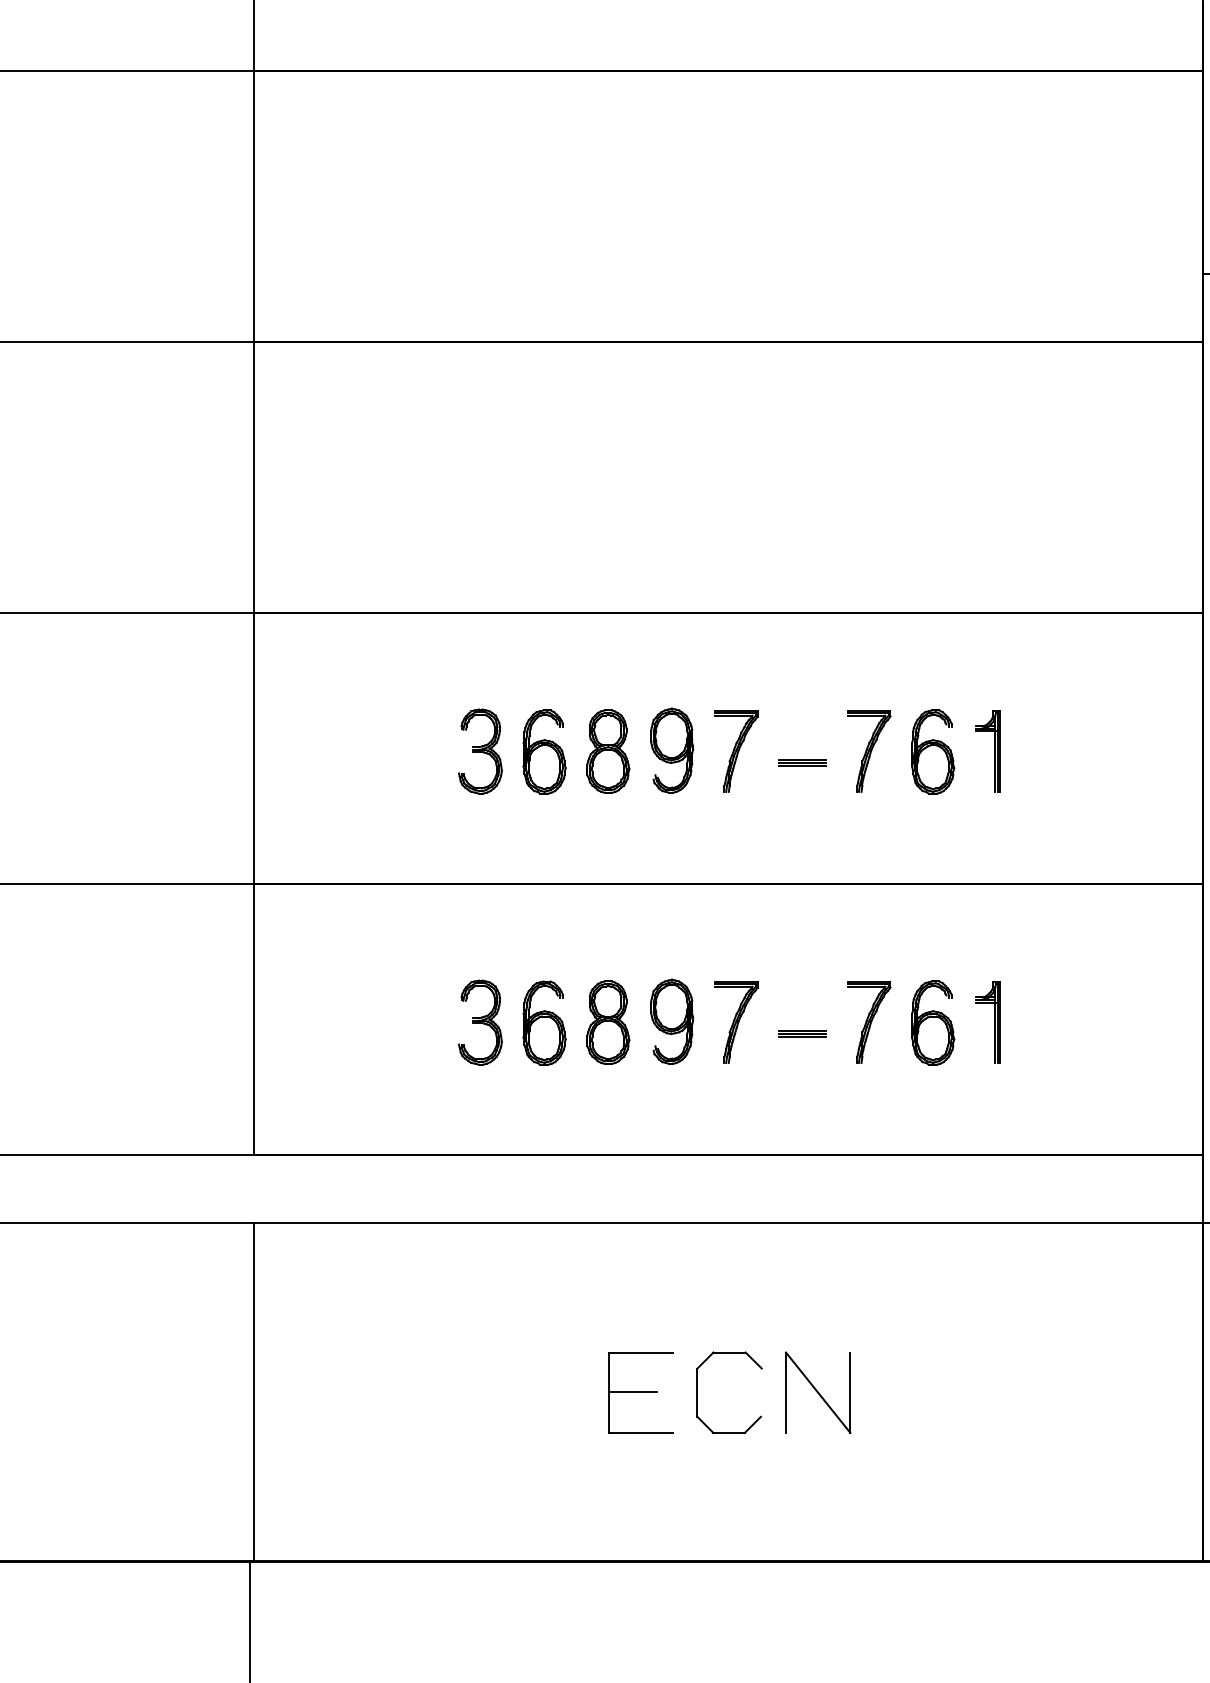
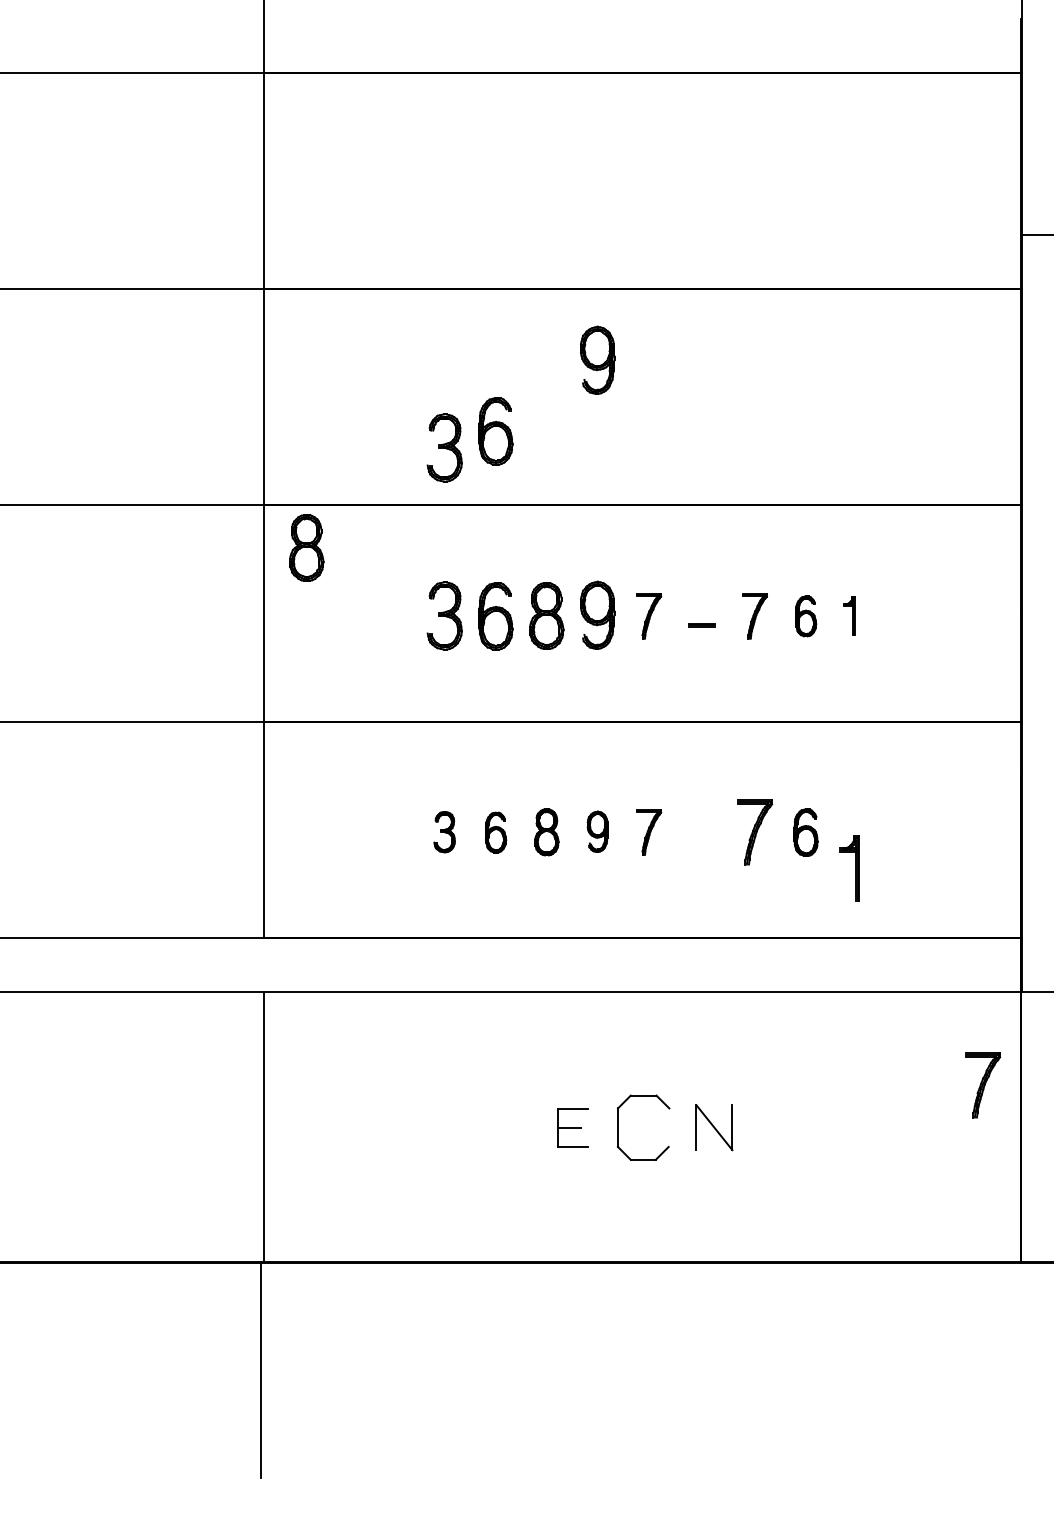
part: (671, 430) -> (597, 359), added
part: (543, 520) -> (495, 431), added
part: (480, 540) -> (444, 447), added
part: (307, 665) -> (306, 547), added
part: (987, 750) -> (849, 615), size x0.6
part: (736, 752) -> (649, 616), size x0.7
part: (868, 752) -> (754, 616), size x0.7
part: (932, 752) -> (805, 616), size x0.6
part: (802, 762) -> (701, 624), size x0.7
part: (480, 1021) -> (444, 831), size x0.6
part: (671, 1021) -> (597, 831), size x0.6
part: (543, 1022) -> (495, 832), size x0.6
part: (607, 1022) -> (546, 832), size x0.7
part: (736, 1022) -> (649, 832), size x0.7
part: (932, 1022) -> (805, 832), size x0.7
part: (987, 1022) -> (849, 868), moved
part: (802, 1034) -> (701, 841), removed
part: (1155, 1339) -> (983, 1085), added
part: (640, 1392) -> (572, 1127), size x0.6
part: (818, 1392) -> (714, 1127), size x0.7

